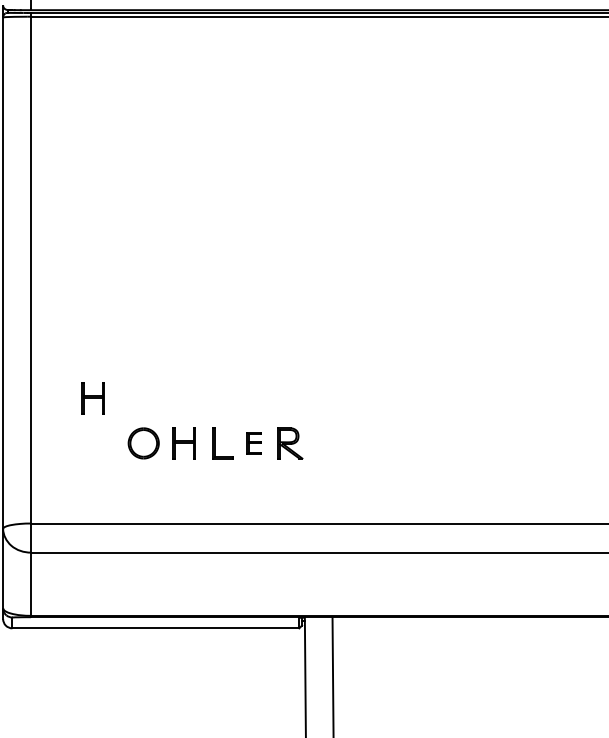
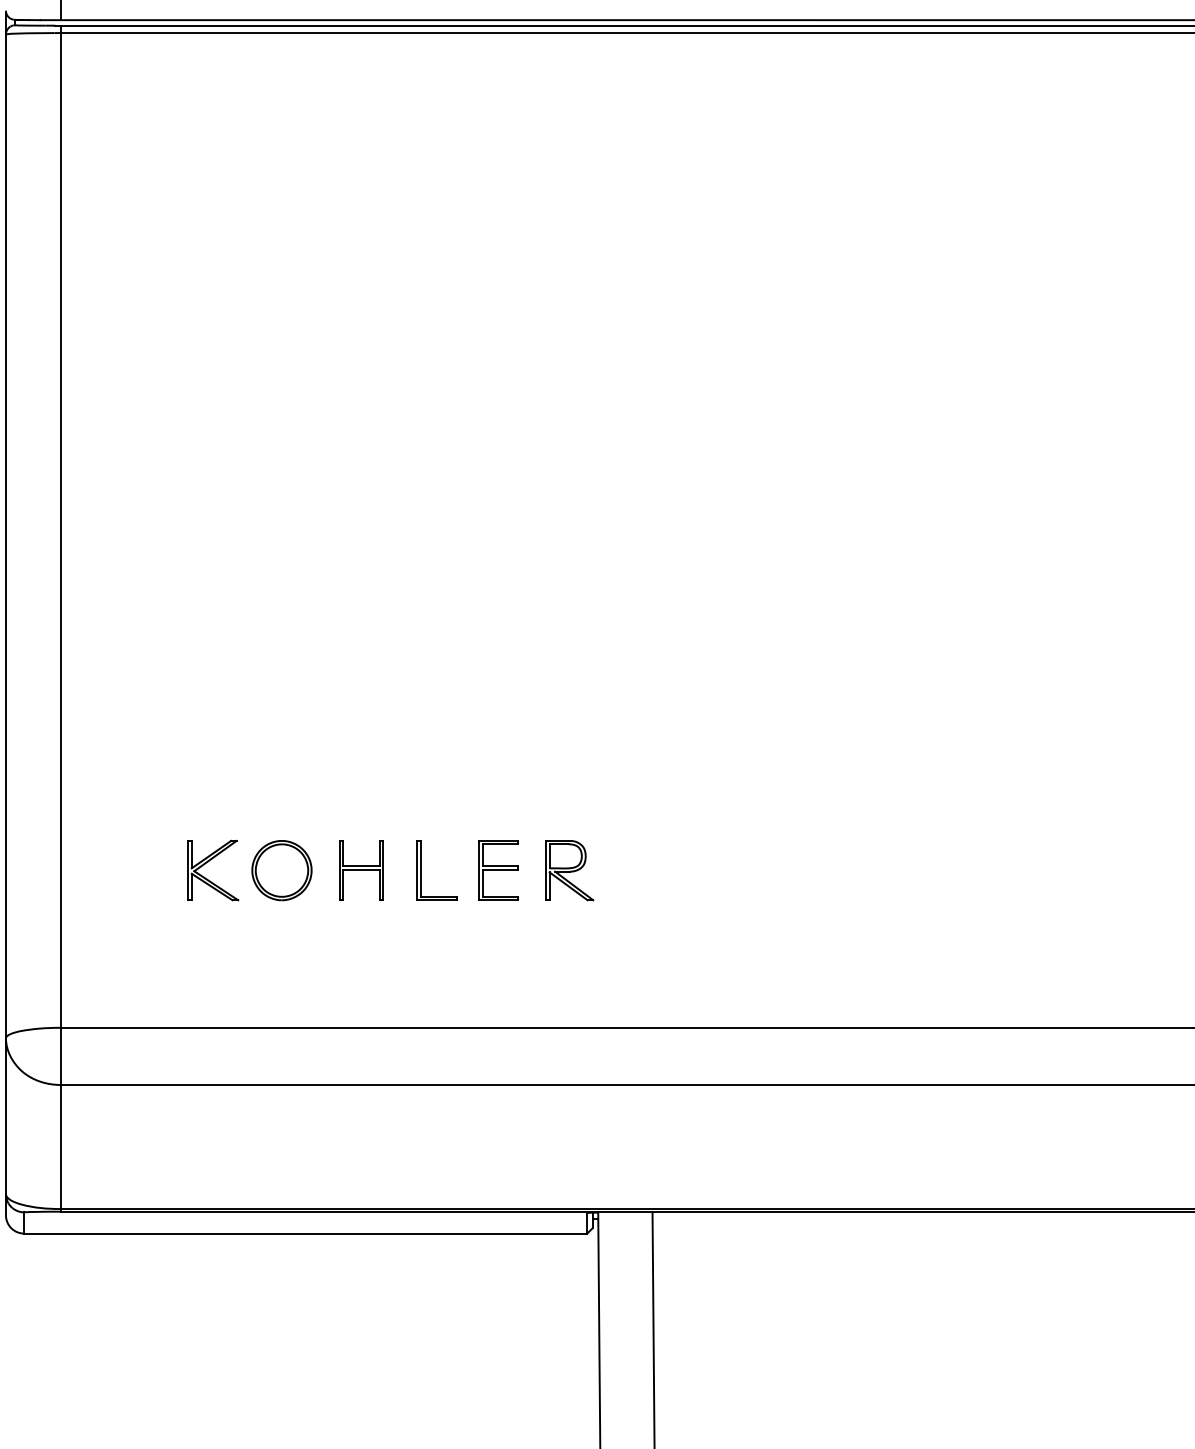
part: (92, 398) -> (181, 782), removed
part: (108, 443) -> (212, 870), added
part: (253, 443) -> (497, 870), size x1.43

